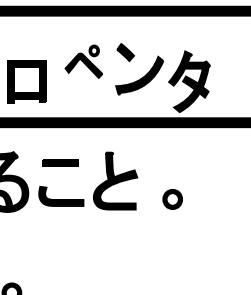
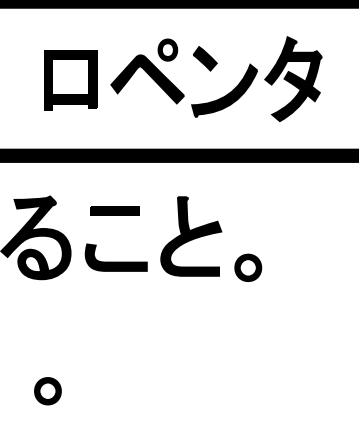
part: (83, 61) -> (147, 71), size x1.43
part: (26, 81) -> (70, 80), moved
part: (189, 81) -> (293, 78), moved
part: (172, 199) -> (248, 267), moved

